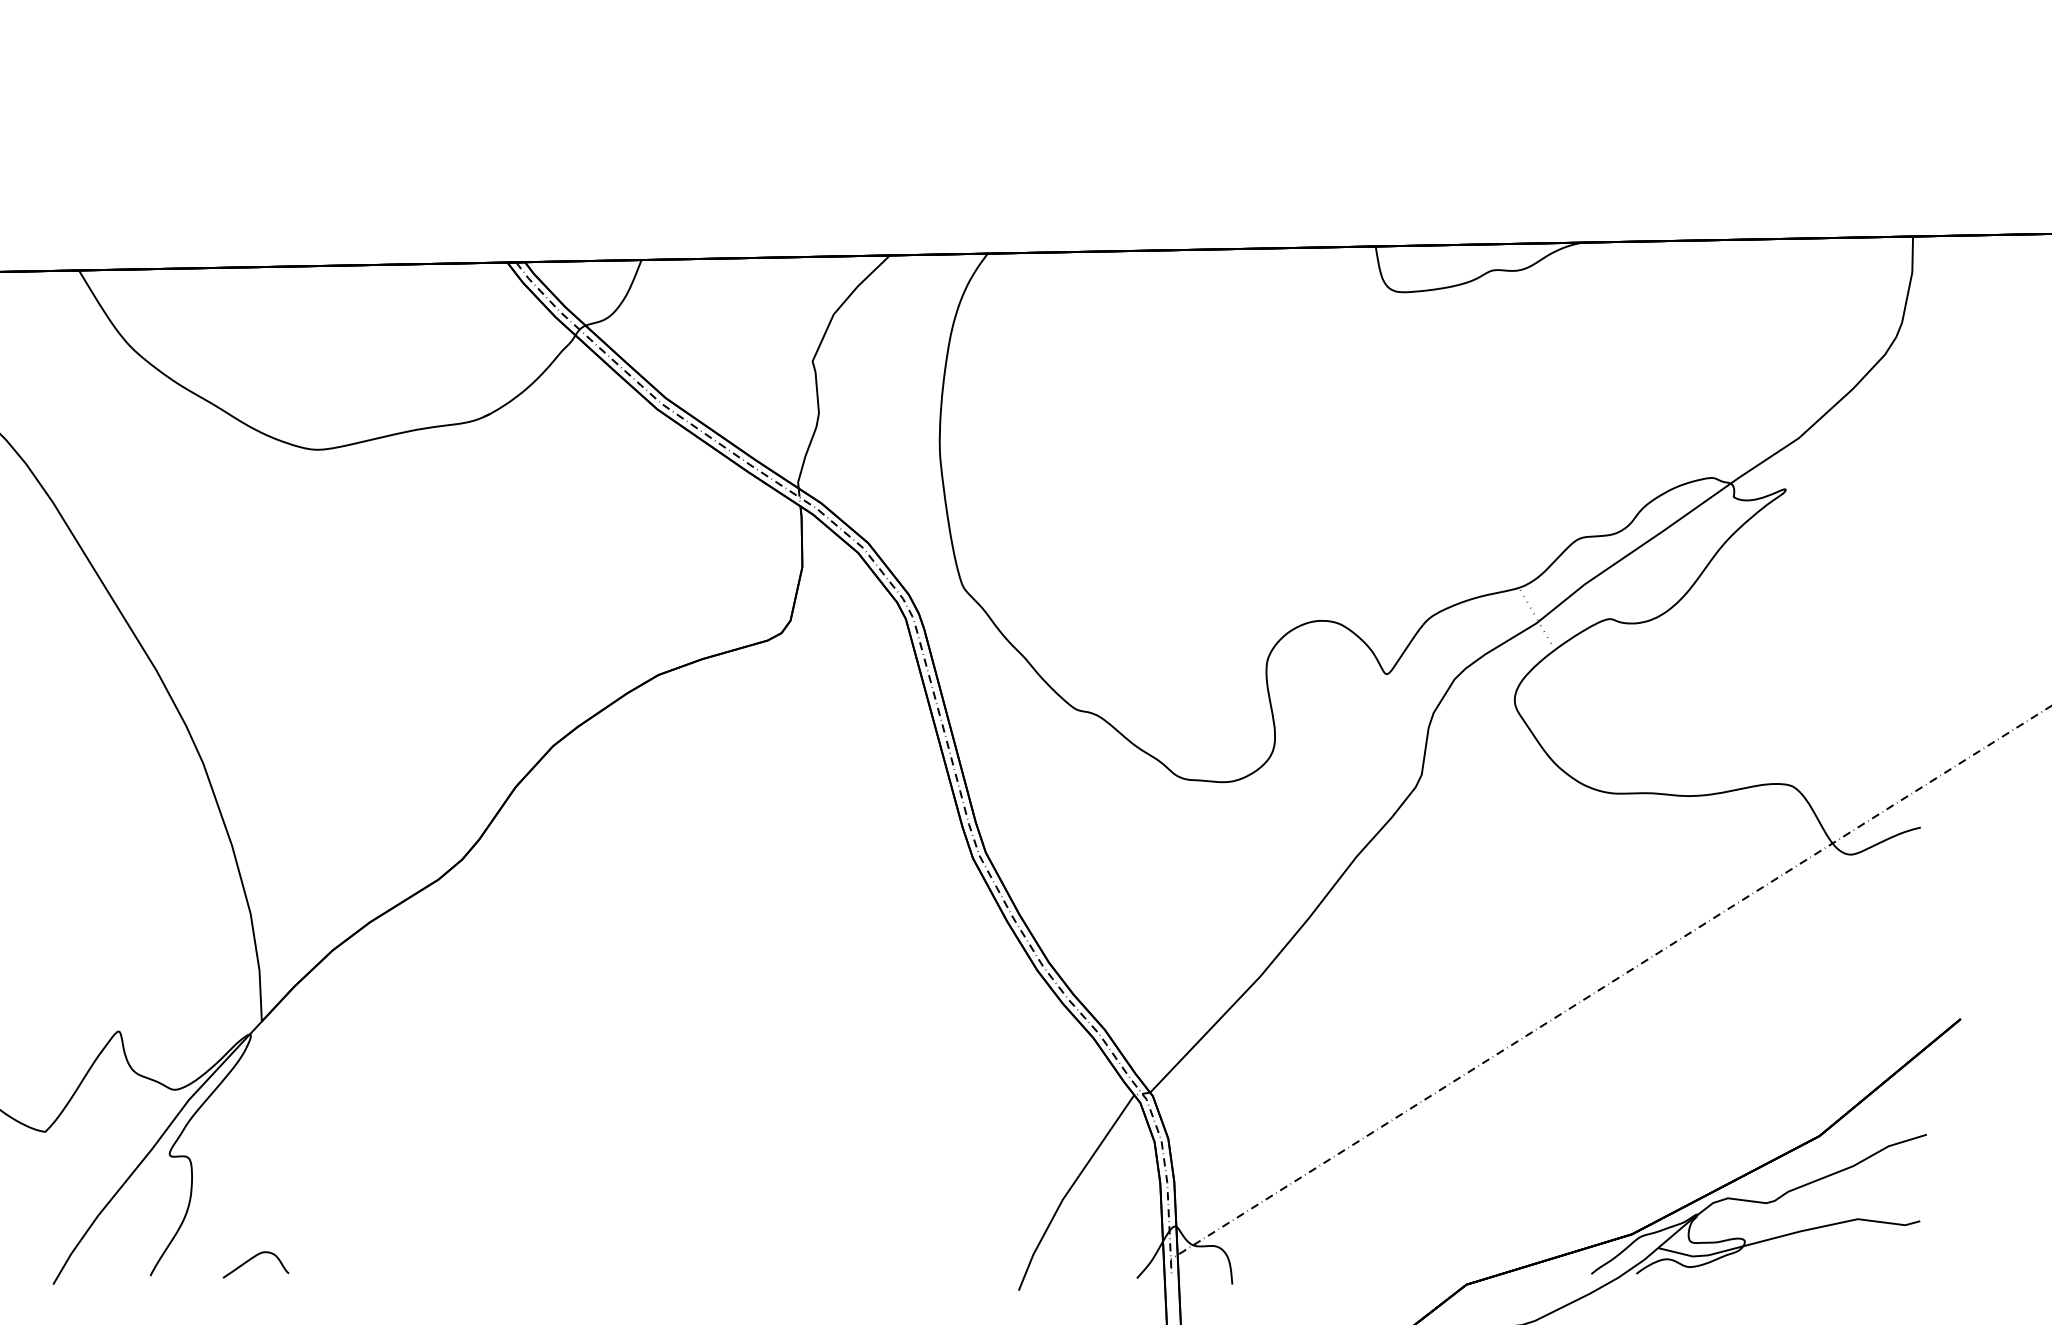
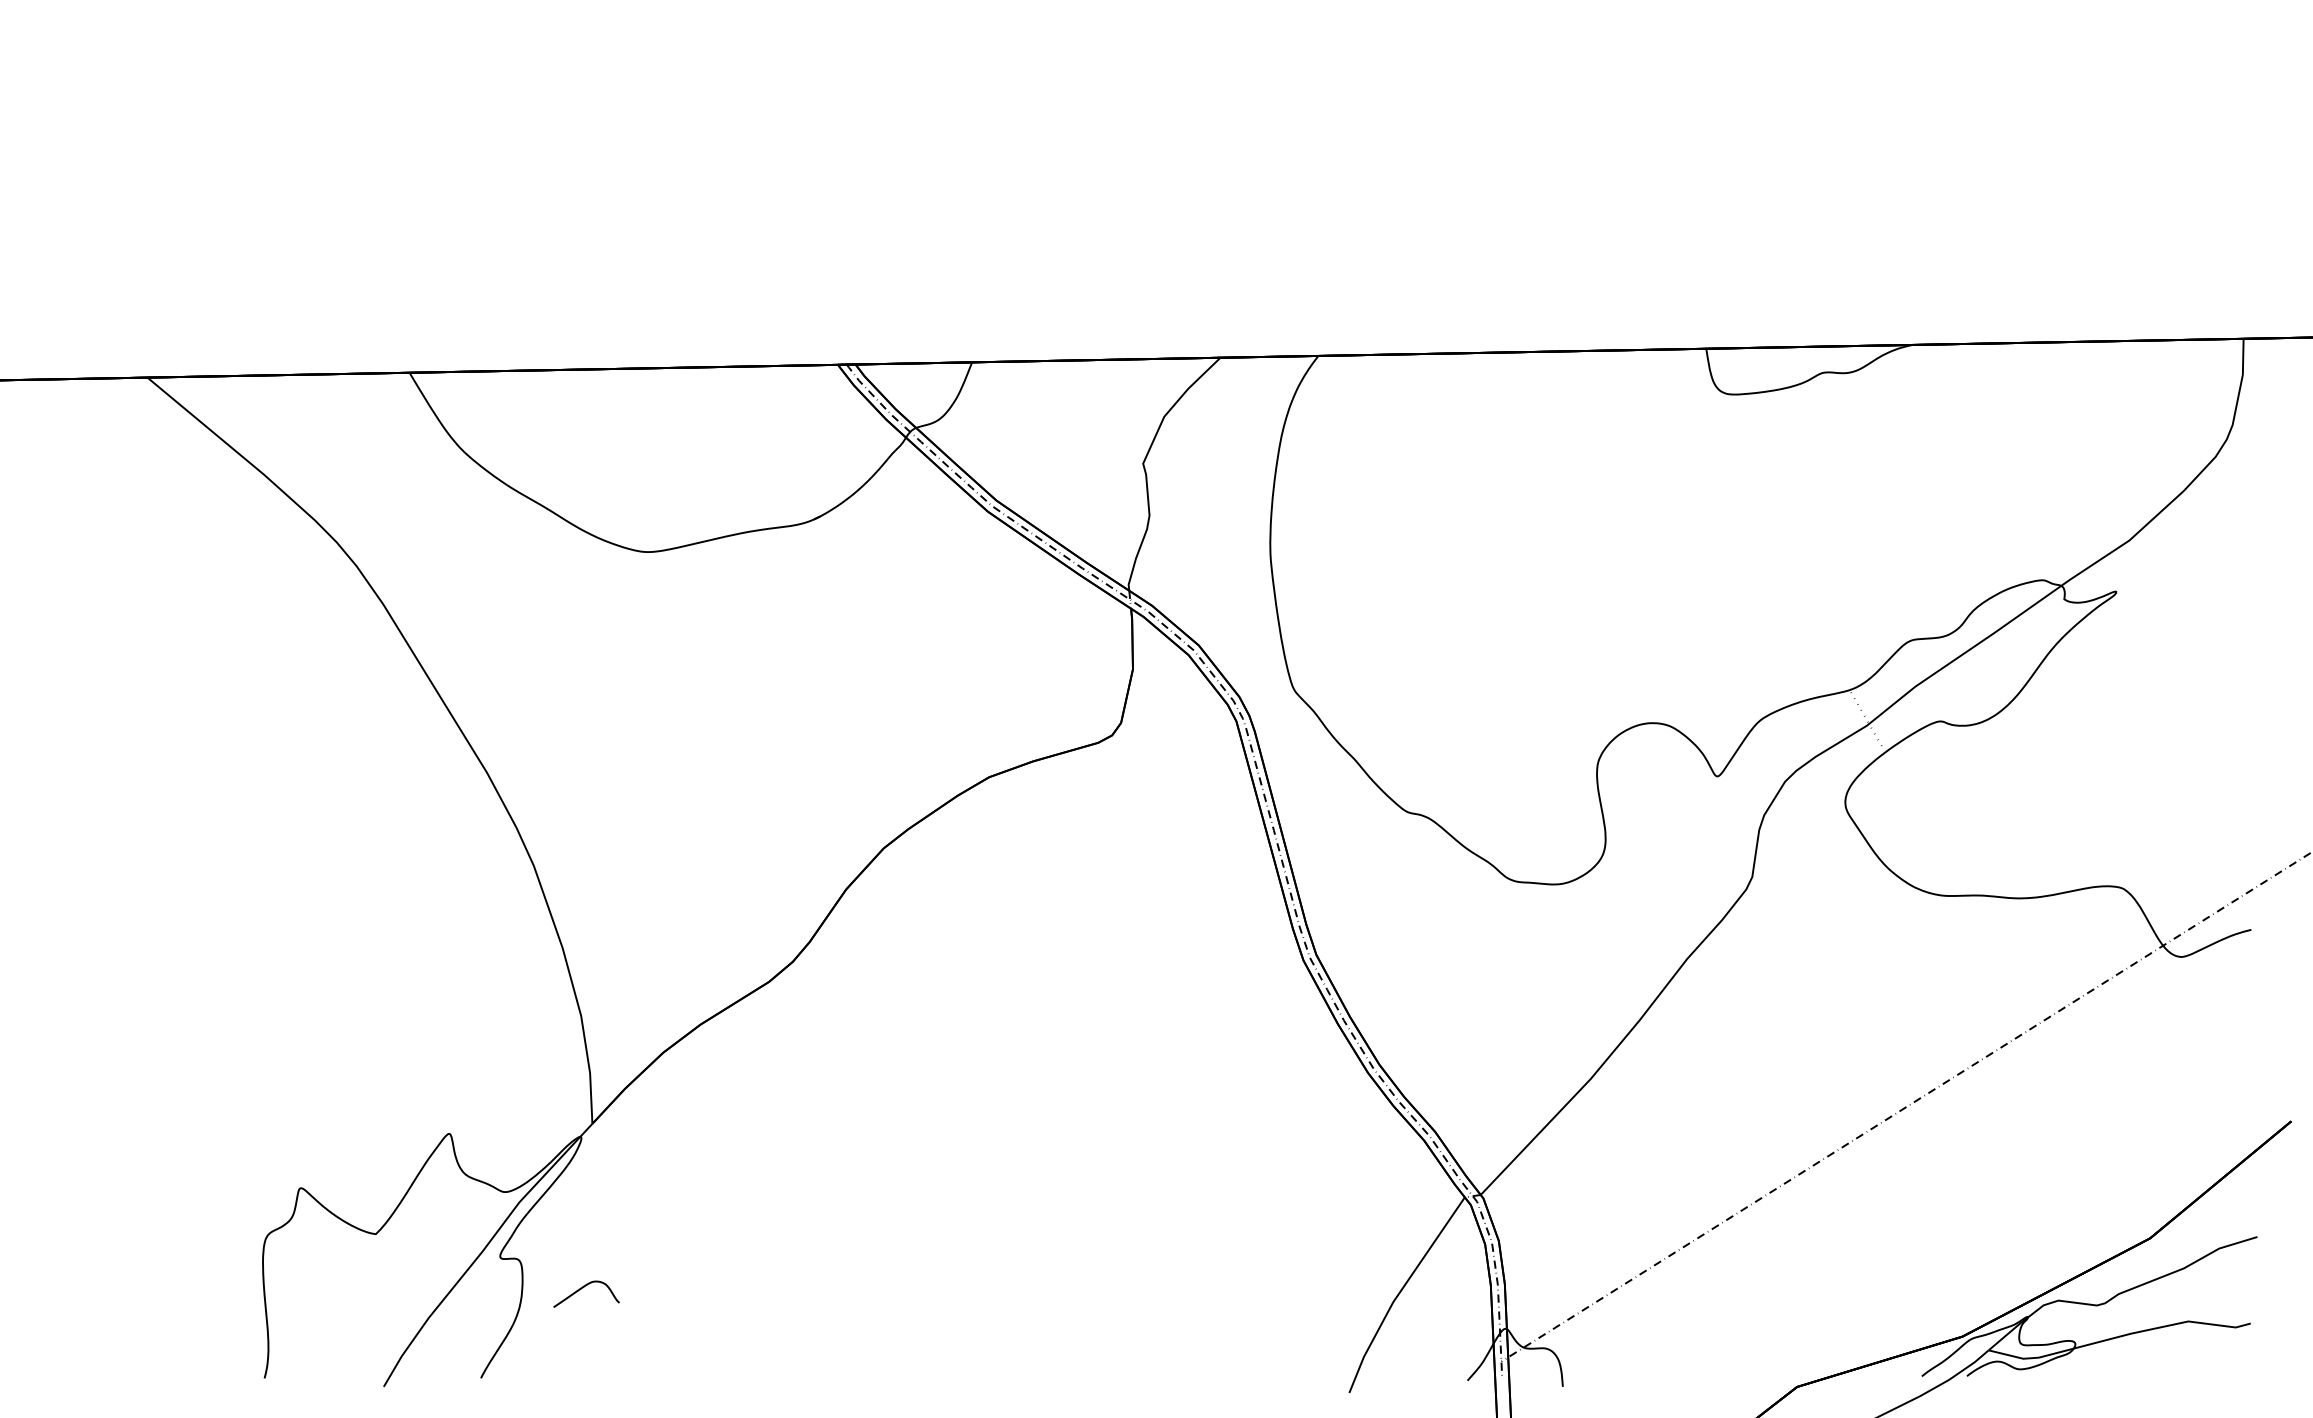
curve: (252, 1259) -> (583, 1288), moved

